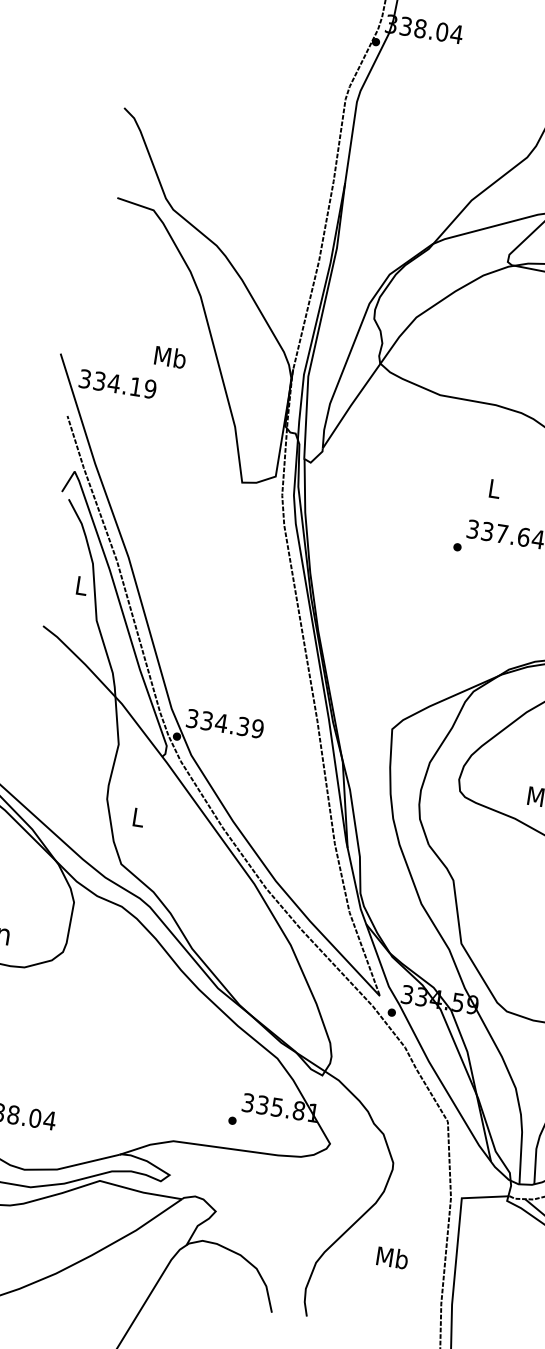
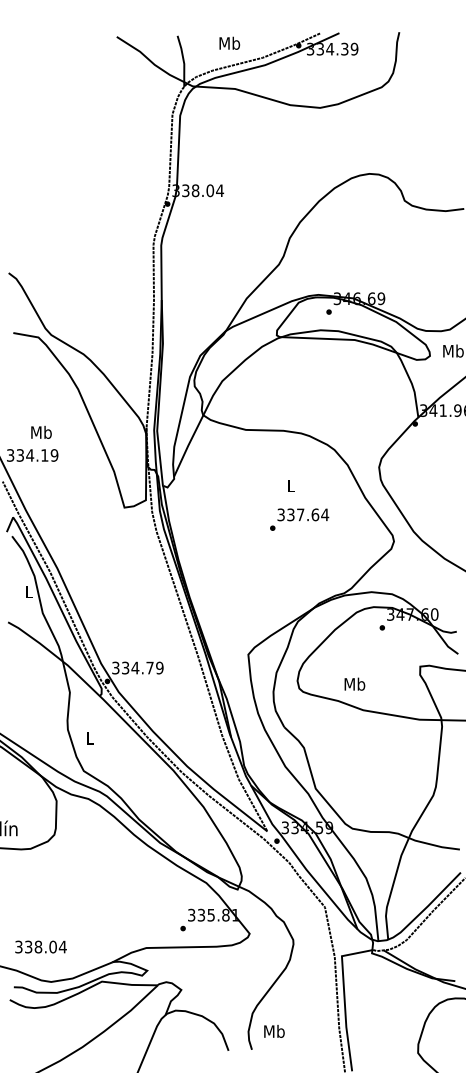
text: (170, 357) -> (41, 432), moved
text: (242, 725) -> (149, 667), 334.39 -> 334.79
text: (392, 1257) -> (274, 1031), moved

